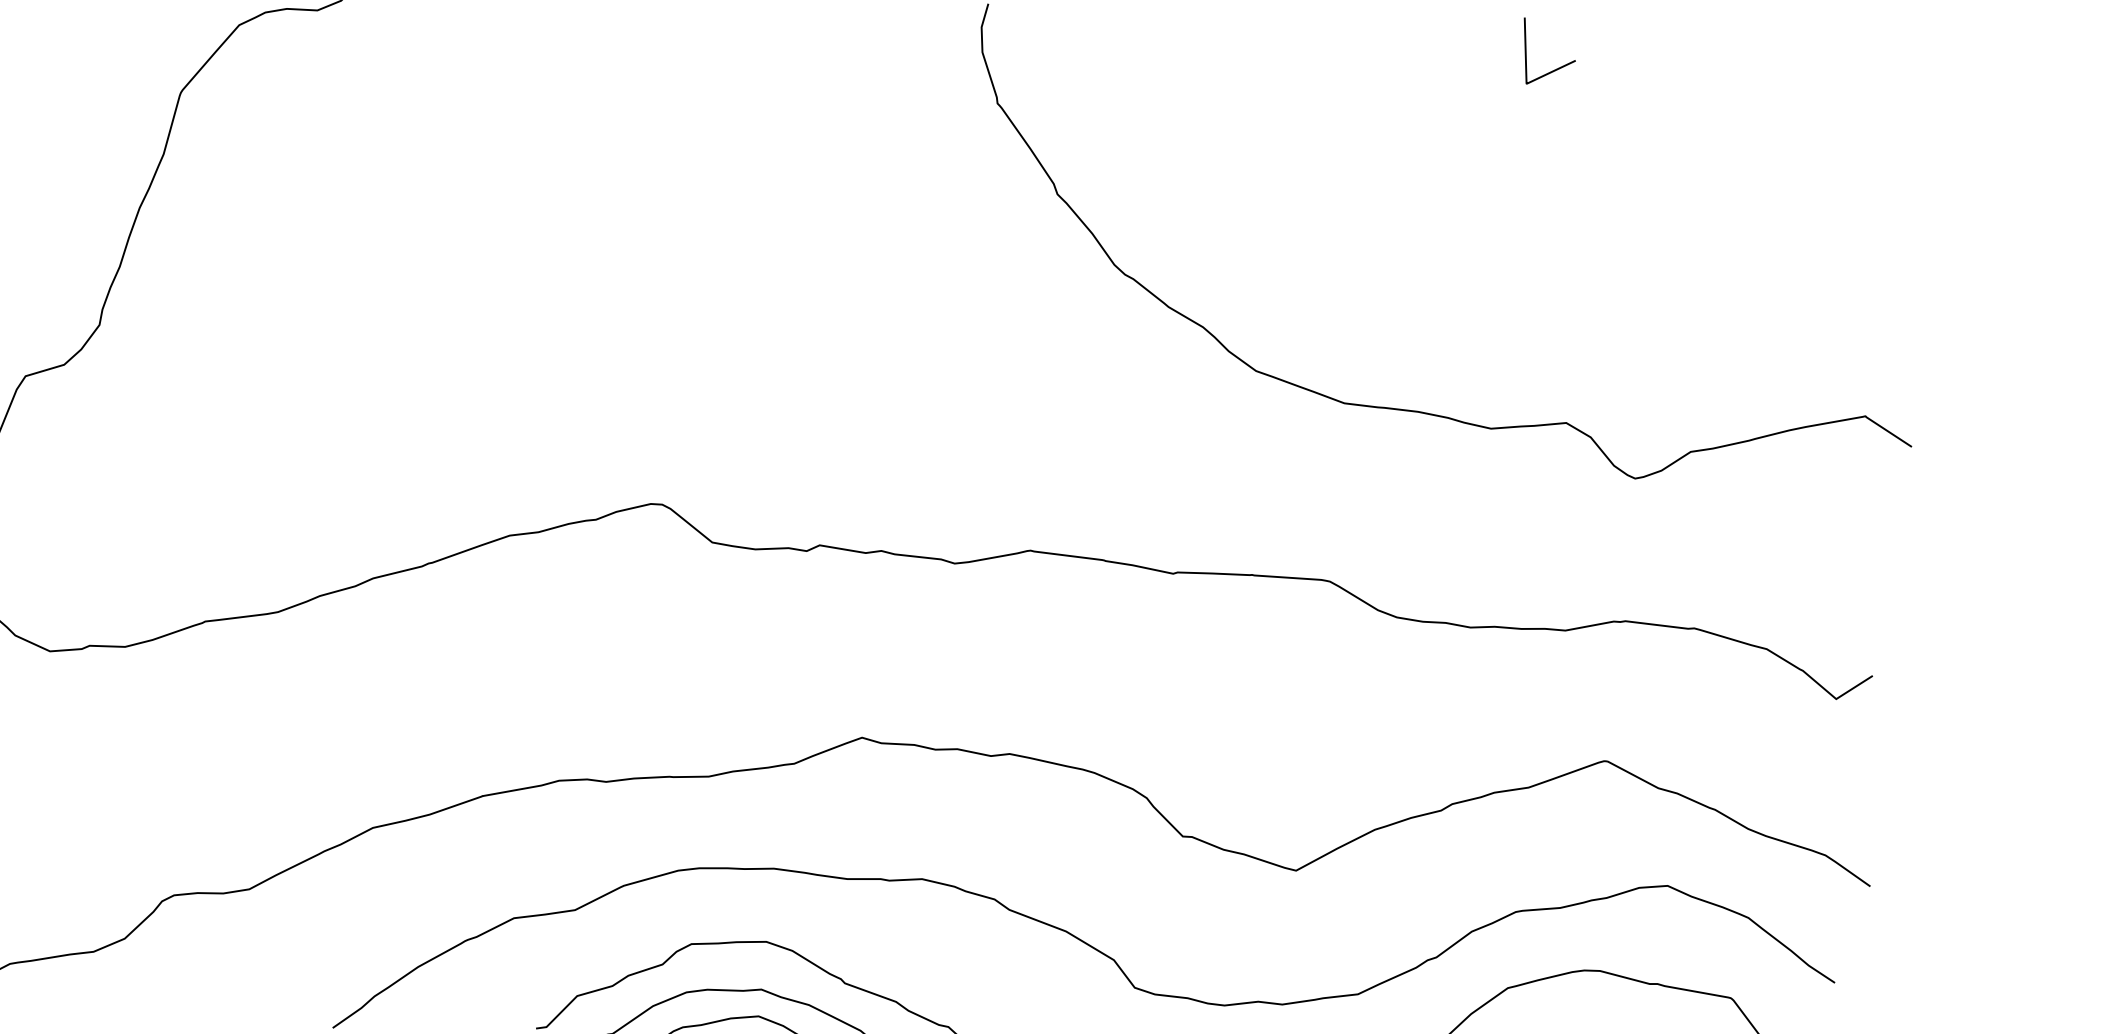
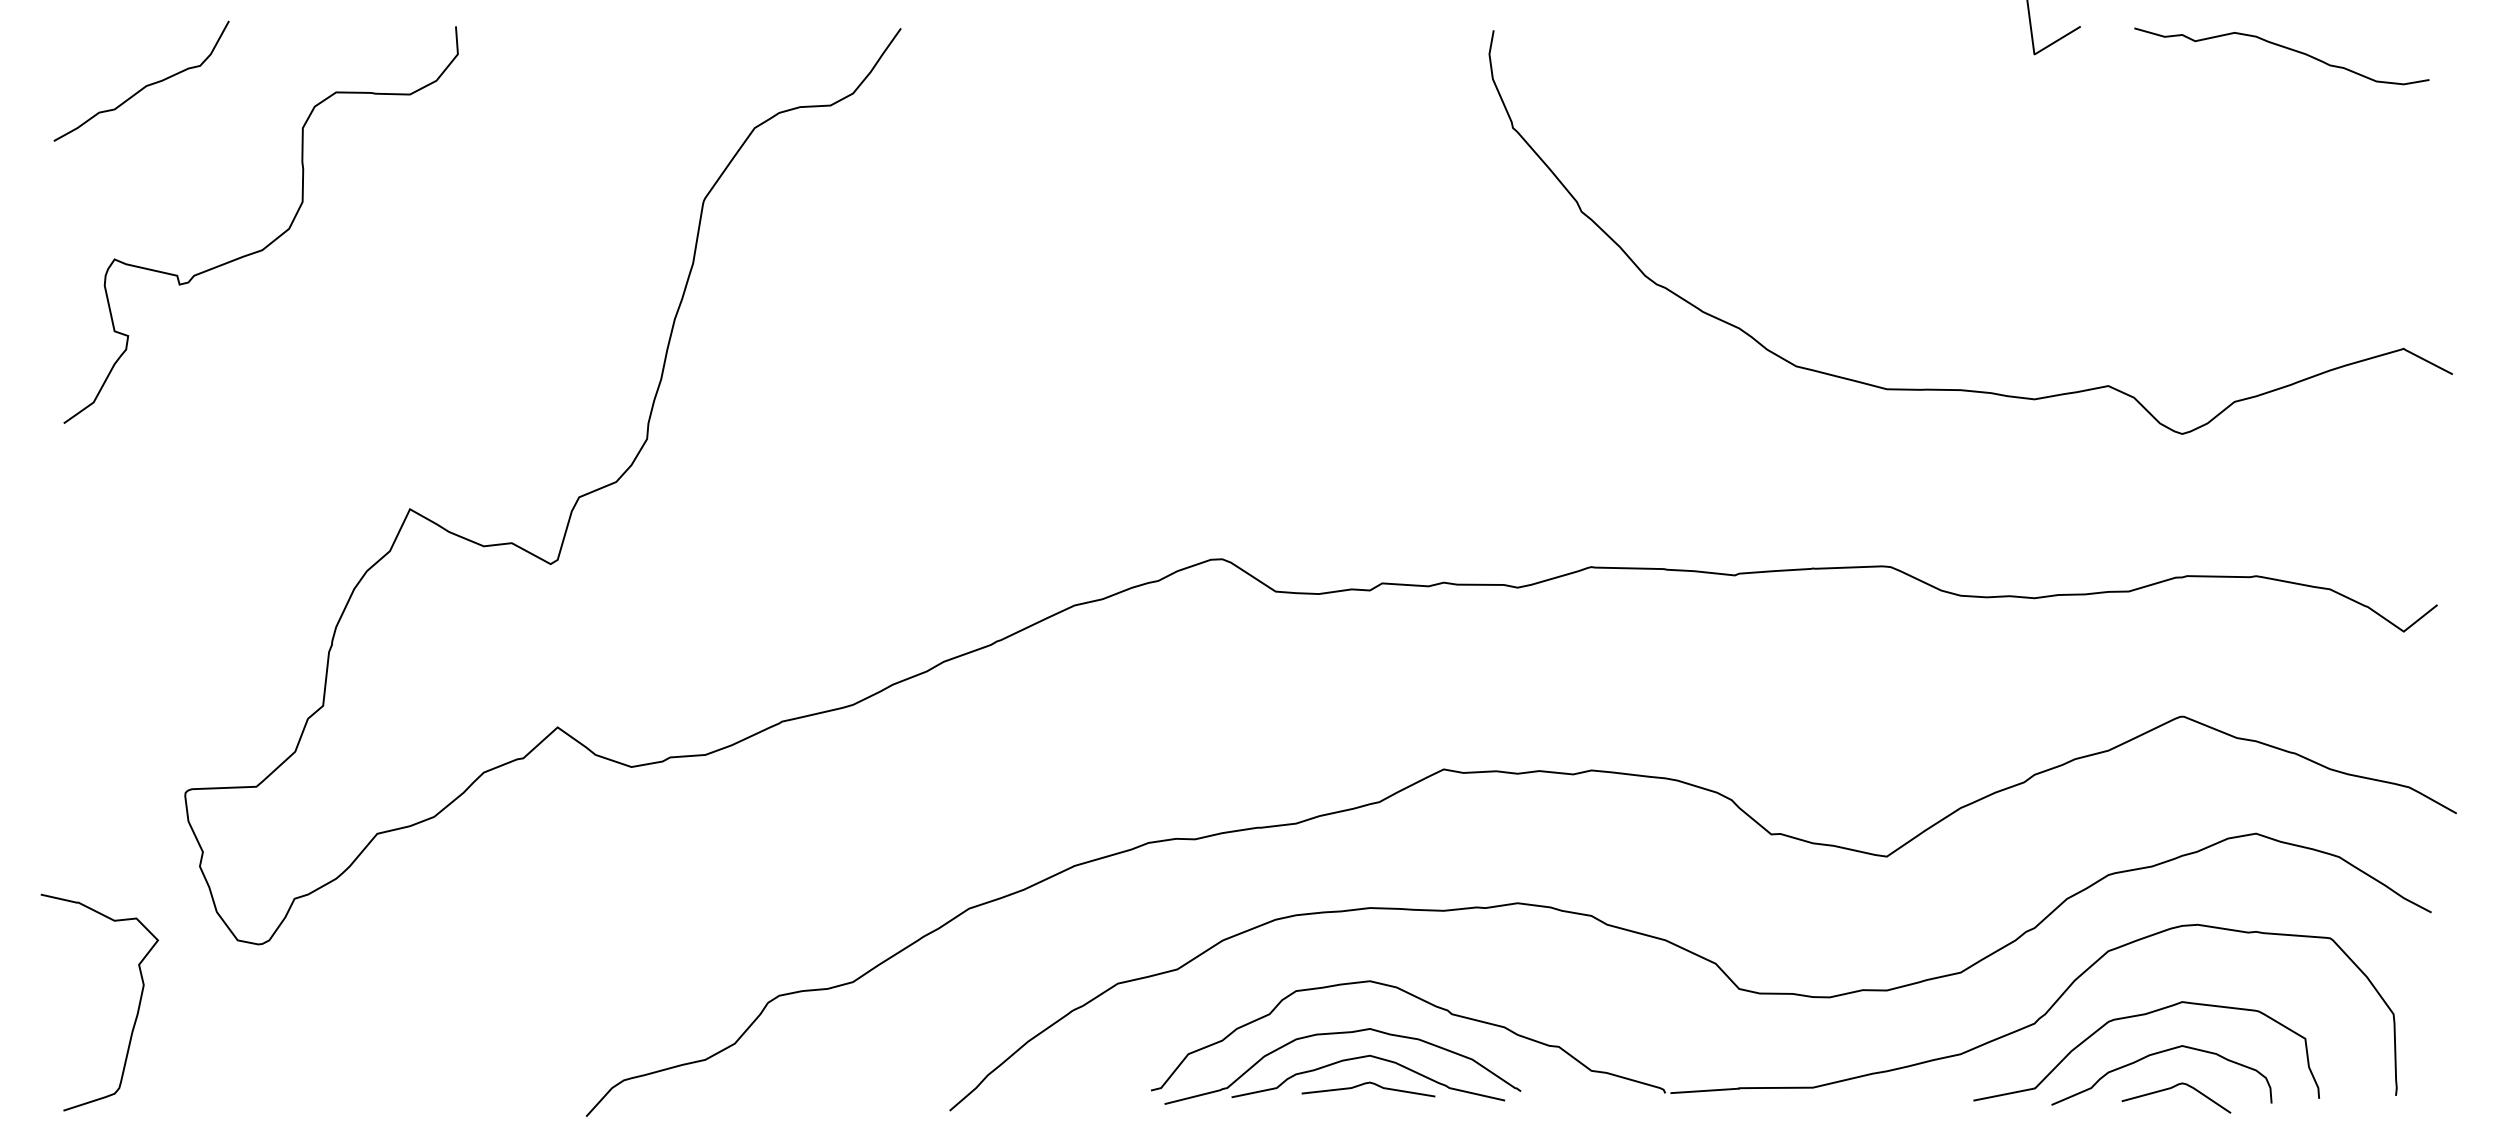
curve: (1777, 103) -> (2284, 48), added

